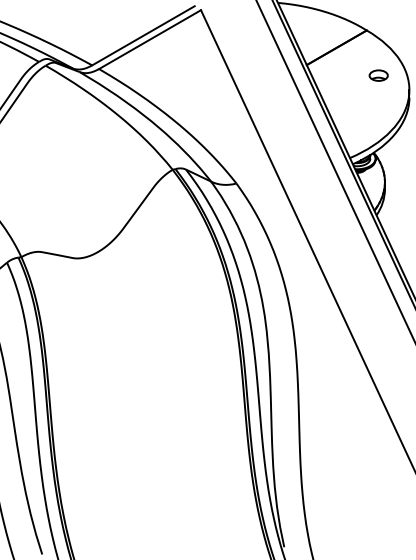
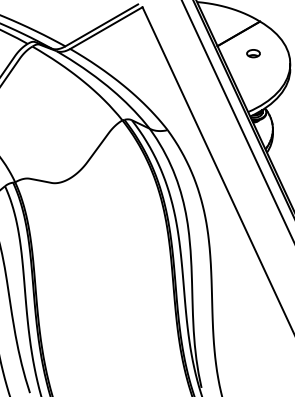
part: (378, 75) -> (253, 53), moved

